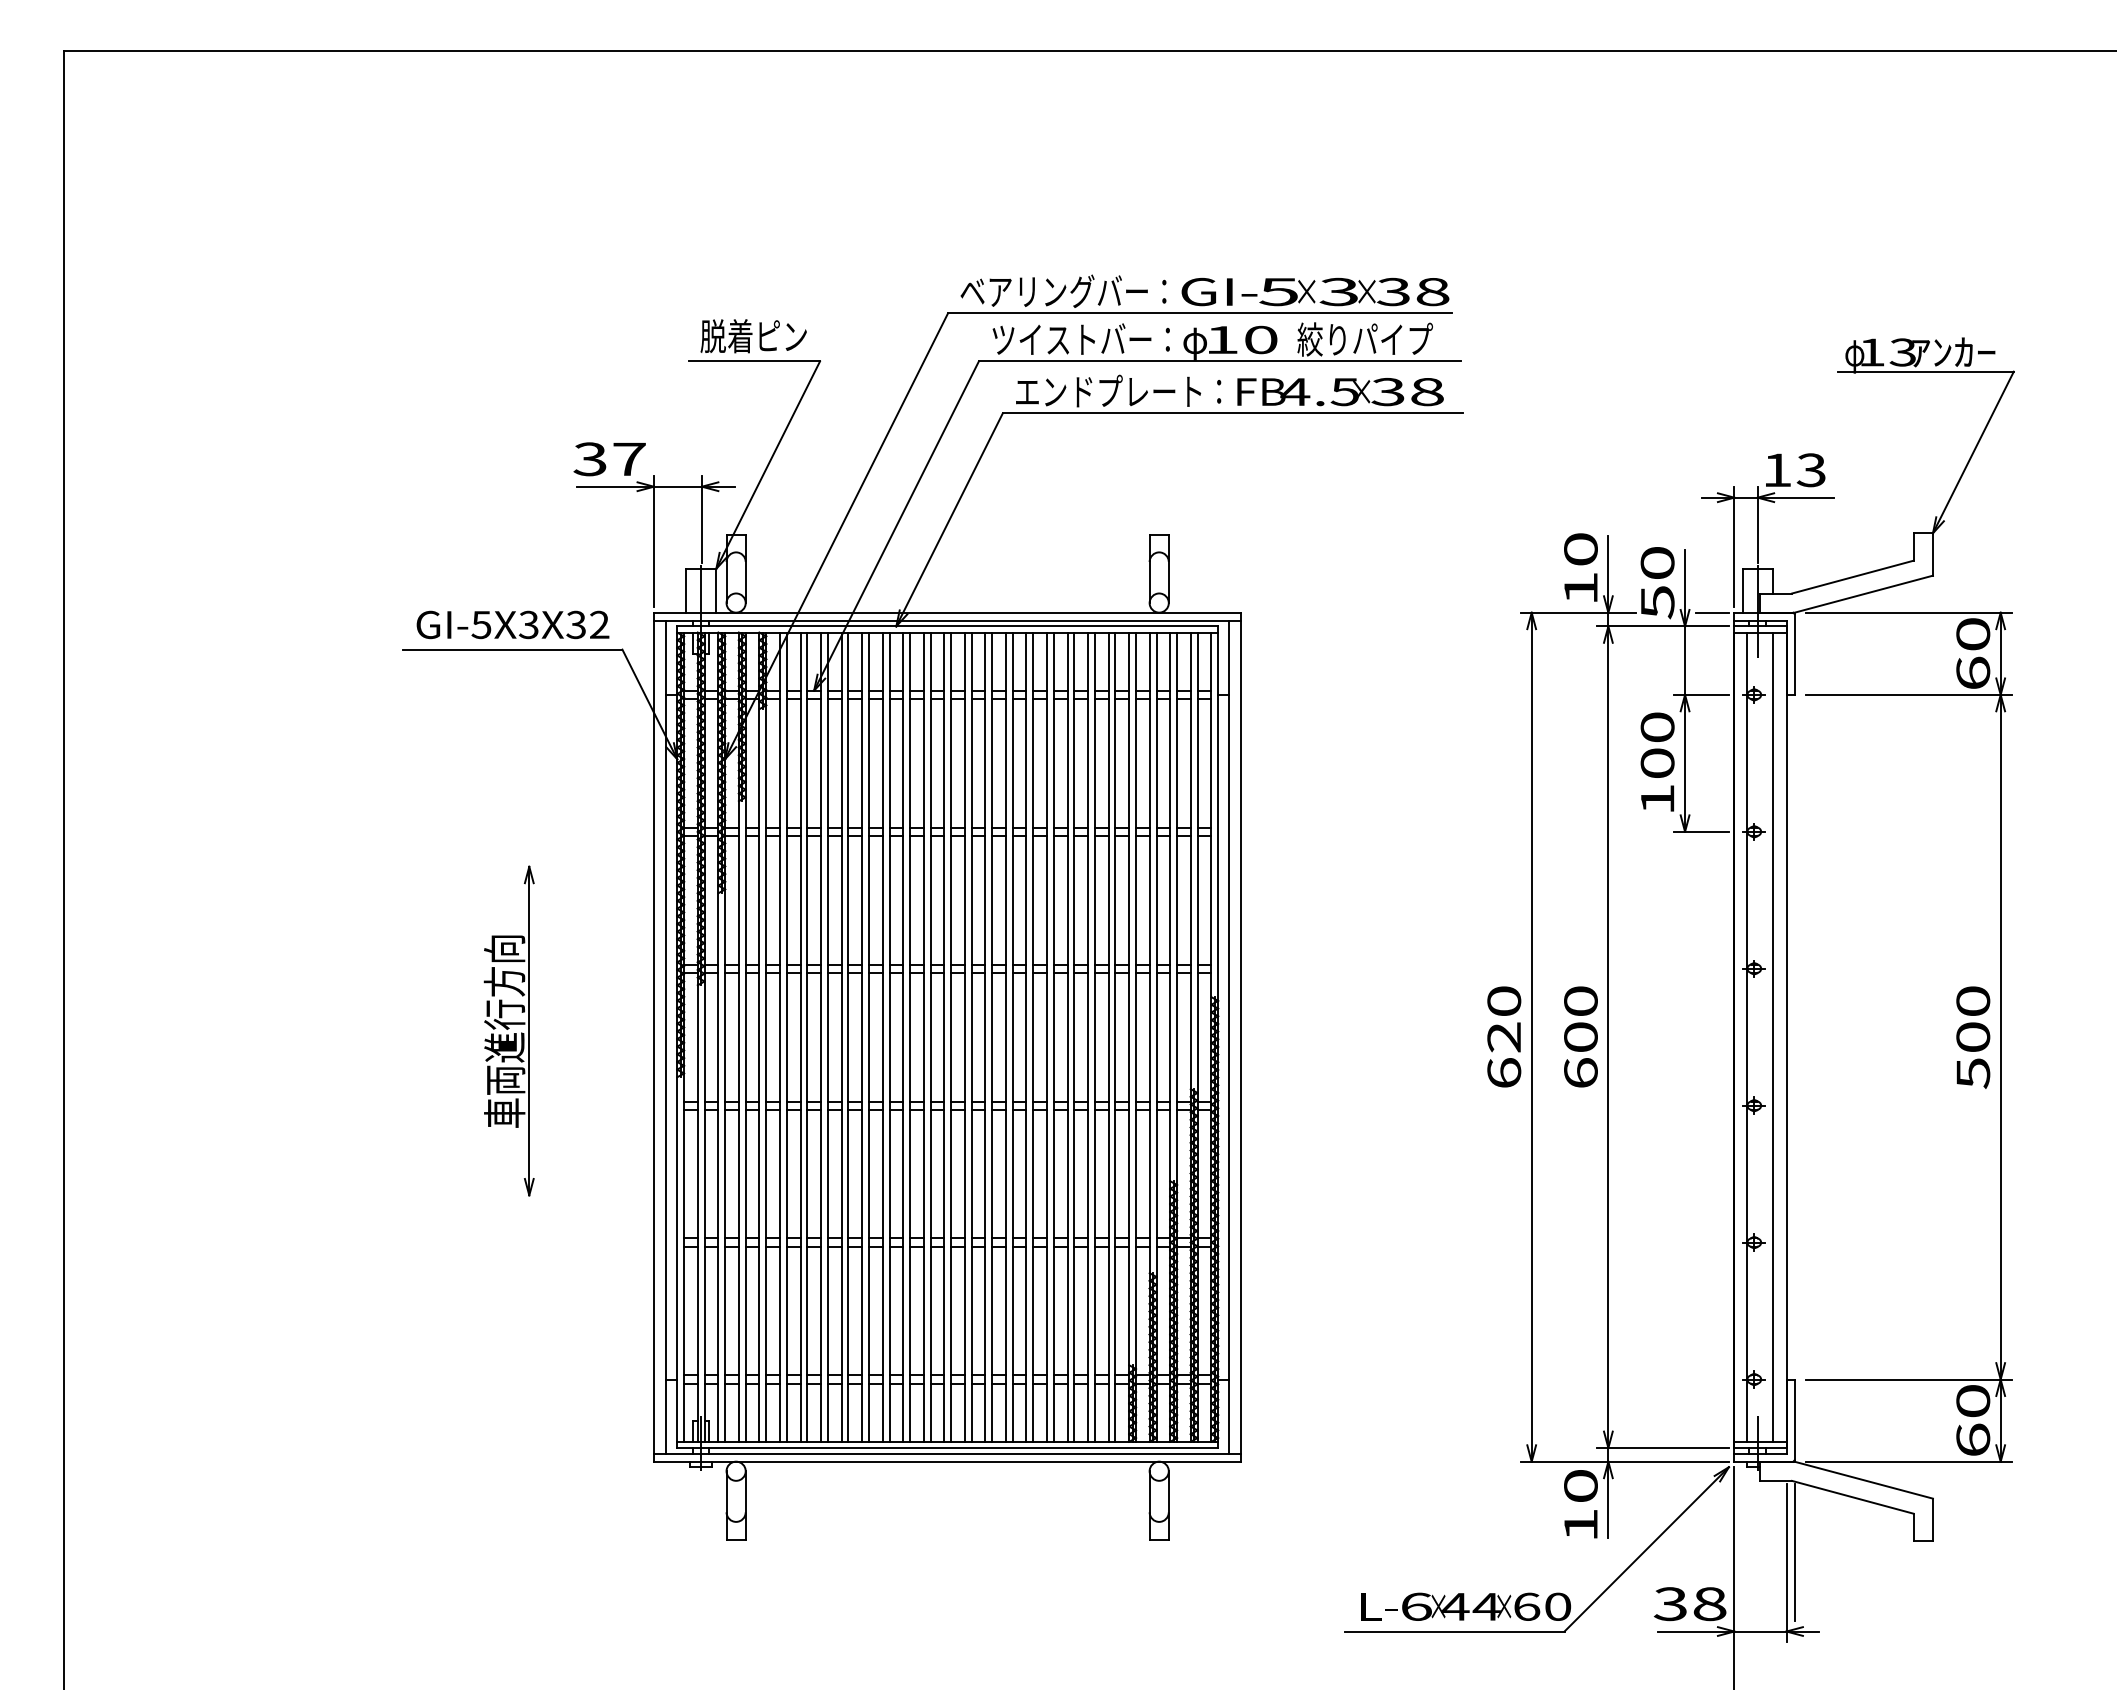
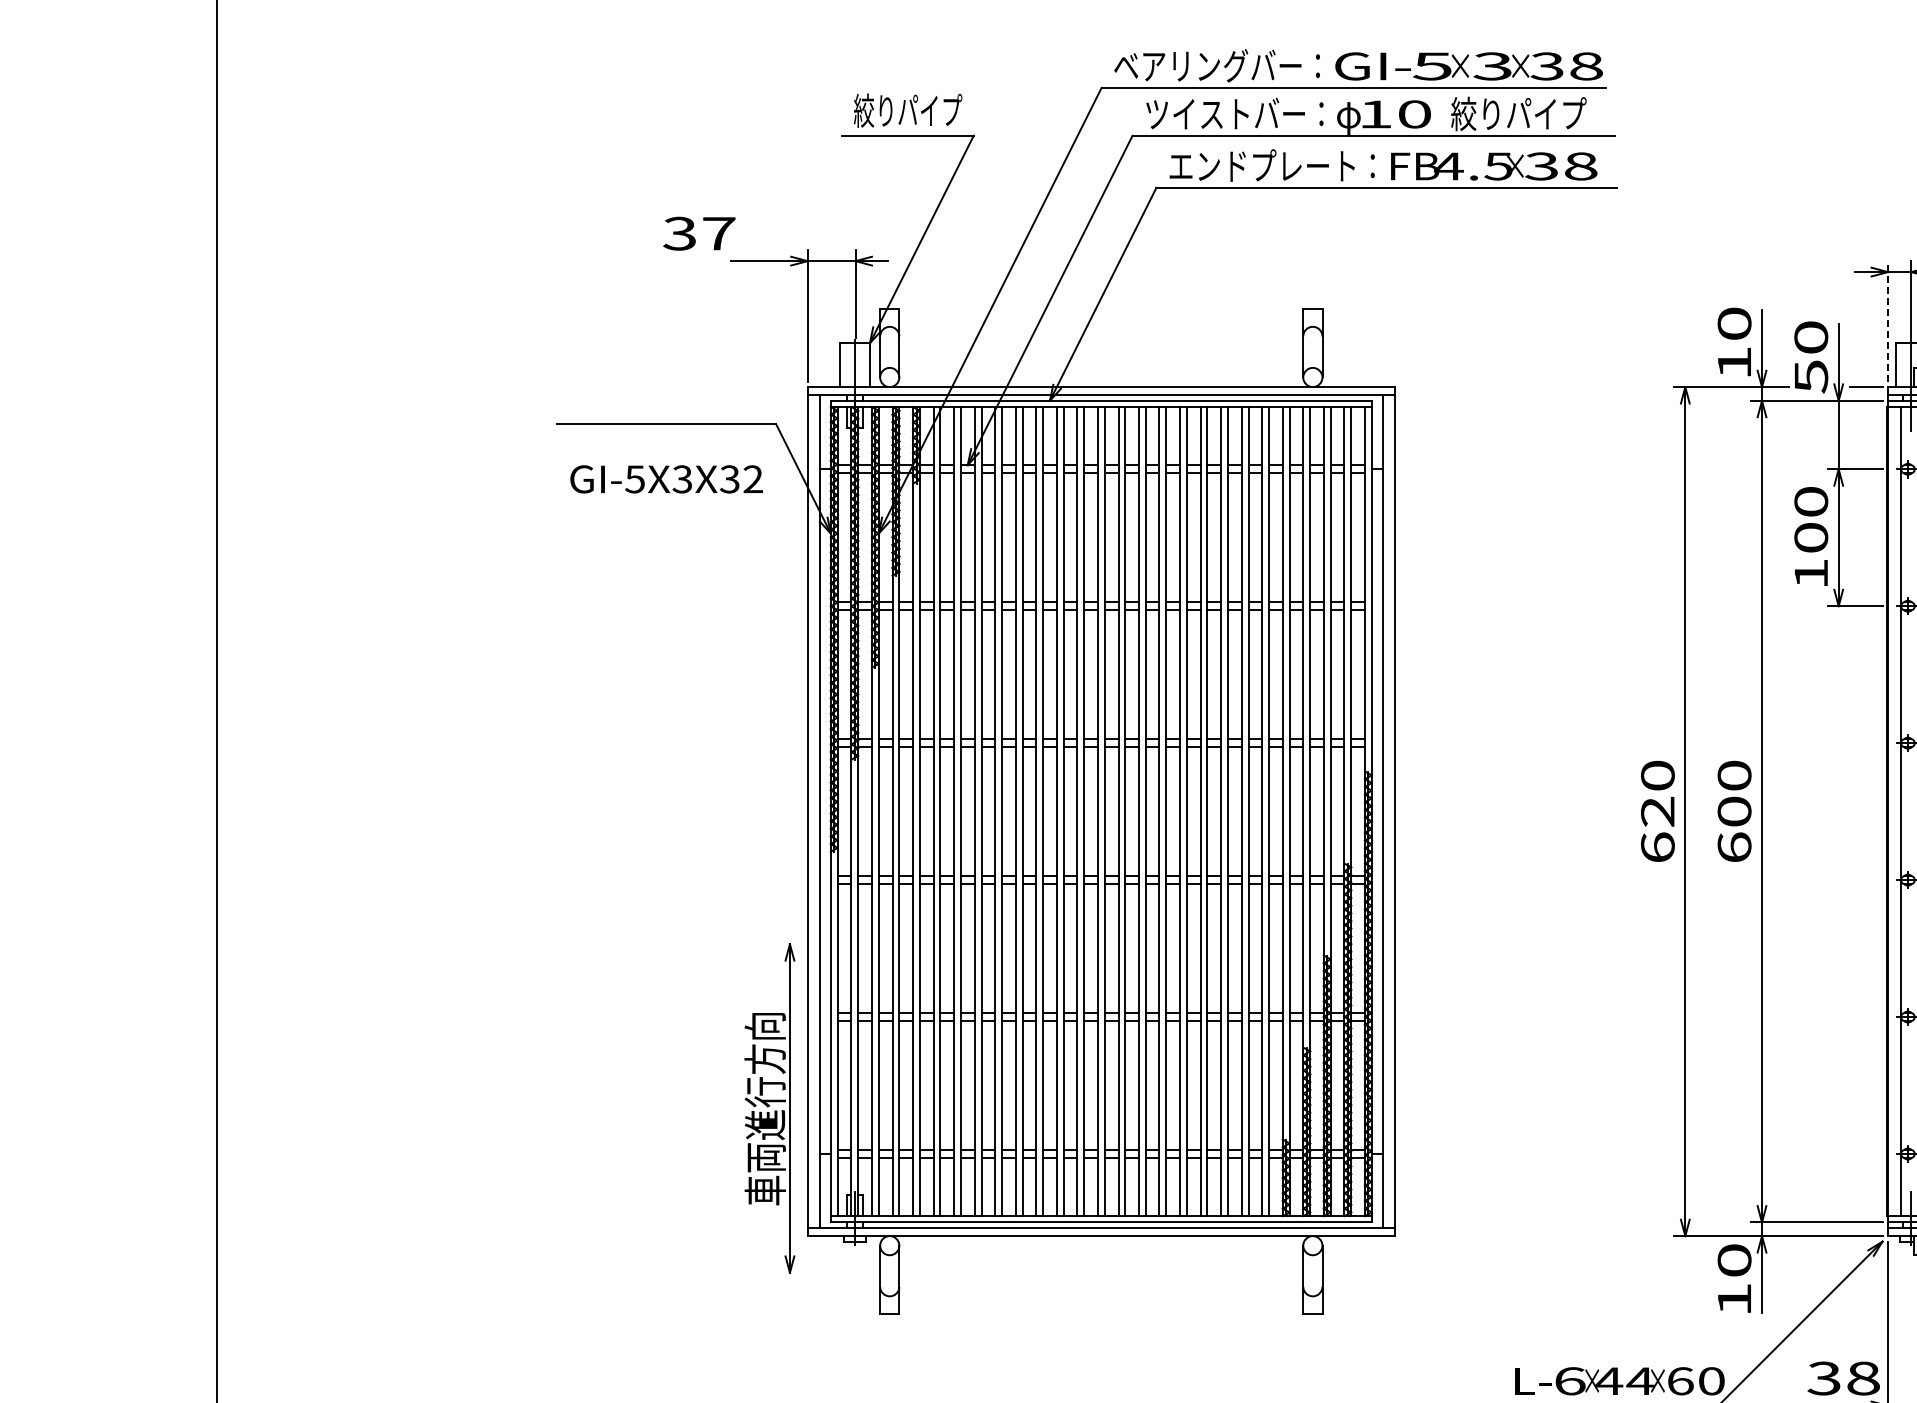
text: (754, 336) -> (908, 110), 脱着ピン -> 絞りパイプ
text: (609, 459) -> (699, 233), moved
line: (1734, 546) -> (1888, 320), solid -> dashed
text: (512, 624) -> (666, 478), moved
part: (508, 1030) -> (769, 1107), moved

